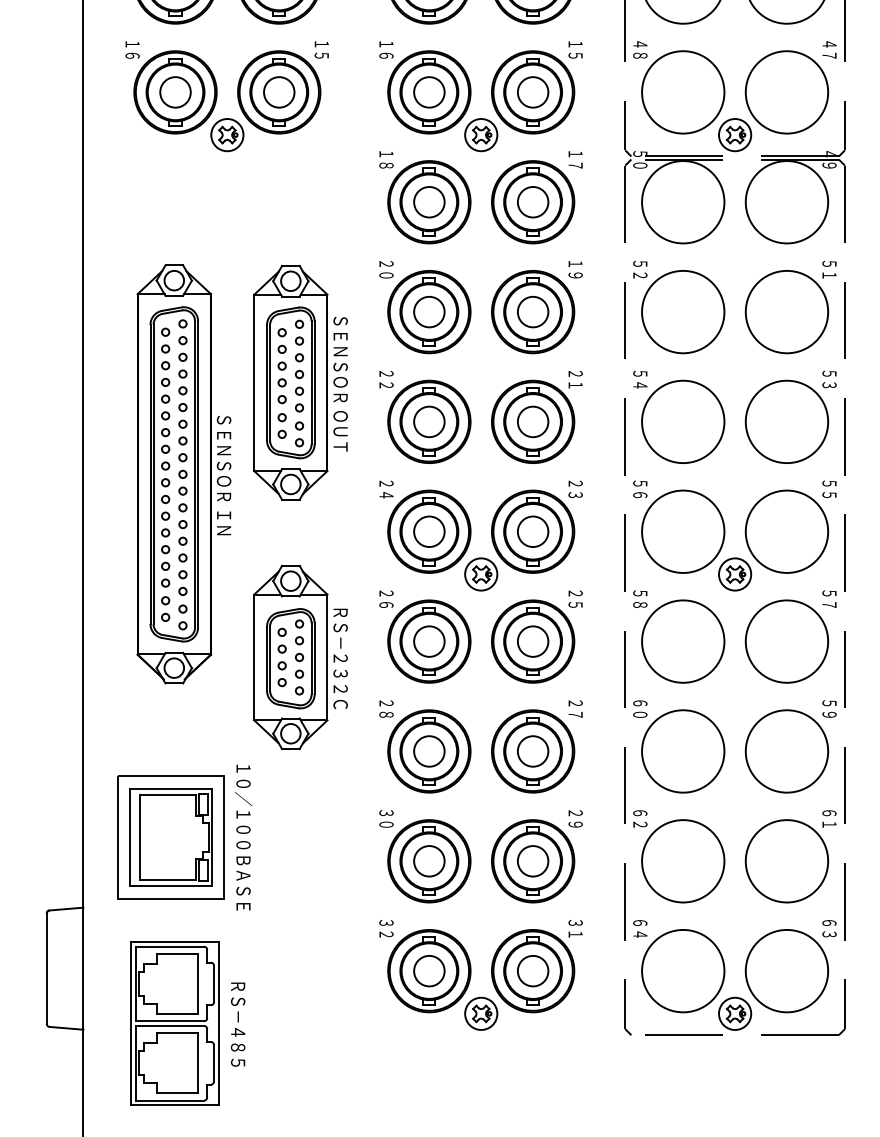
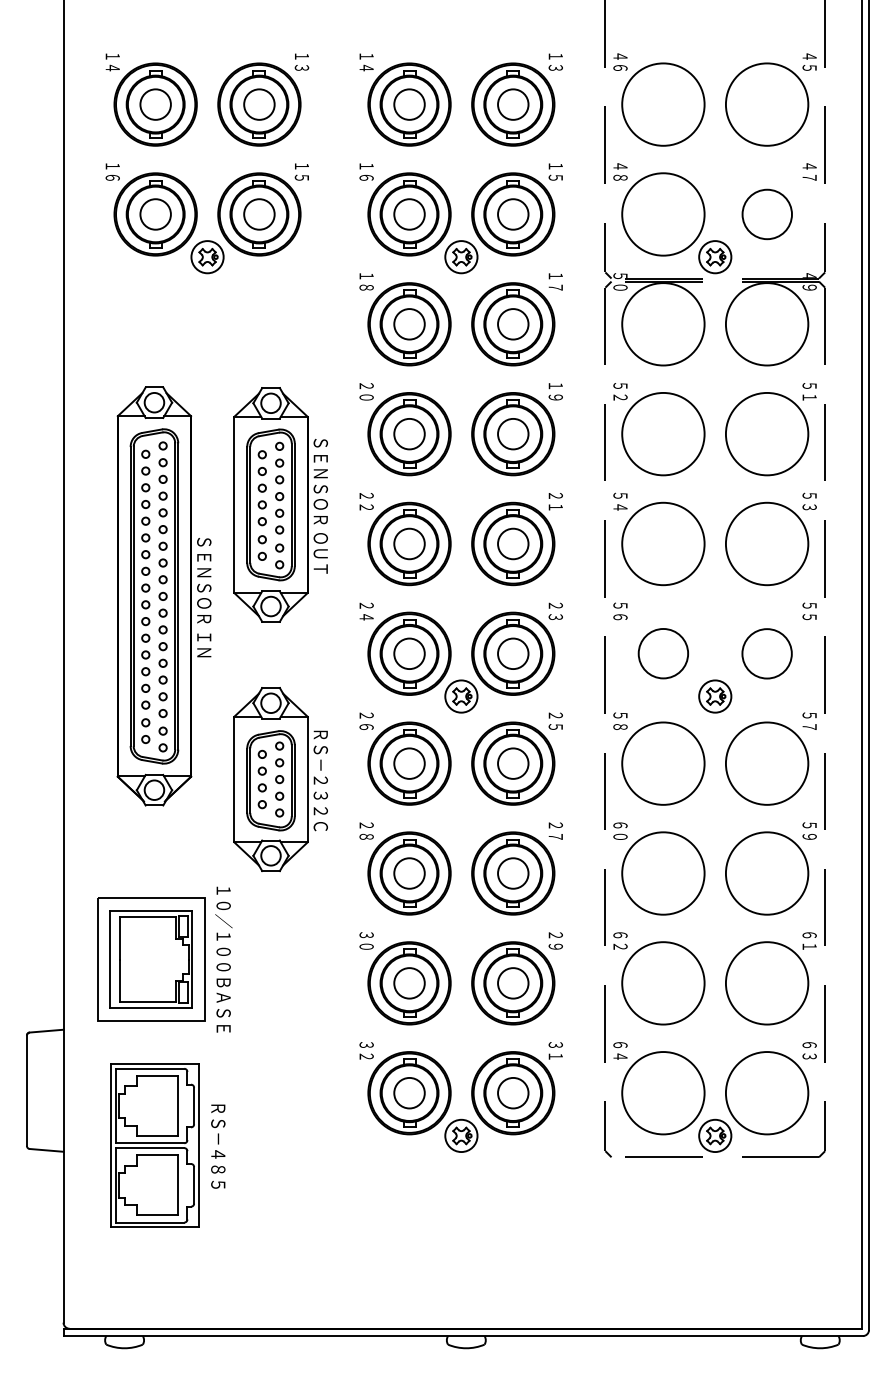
circle: (787, 92) -> (767, 214), size x0.6
circle: (683, 531) -> (663, 653), size x0.6
circle: (786, 531) -> (766, 653), size x0.6

